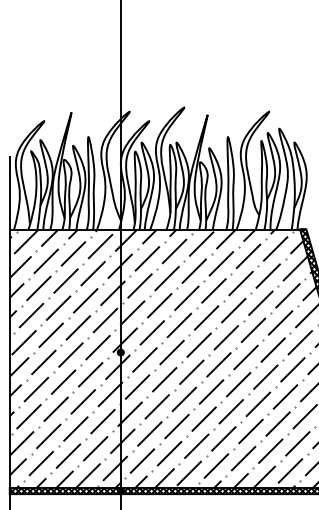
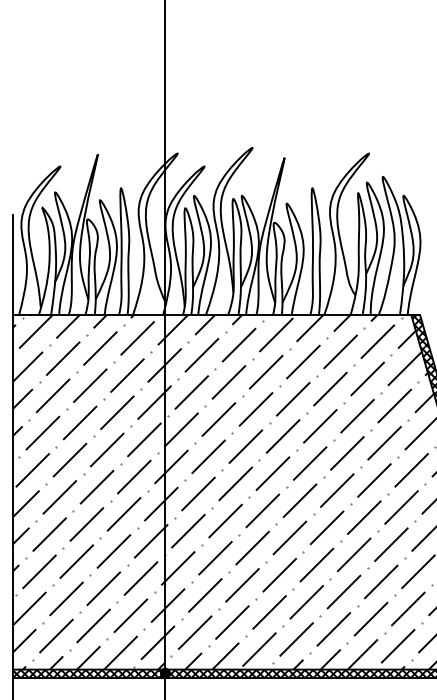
fill: (120, 352) -> (164, 483), removed

